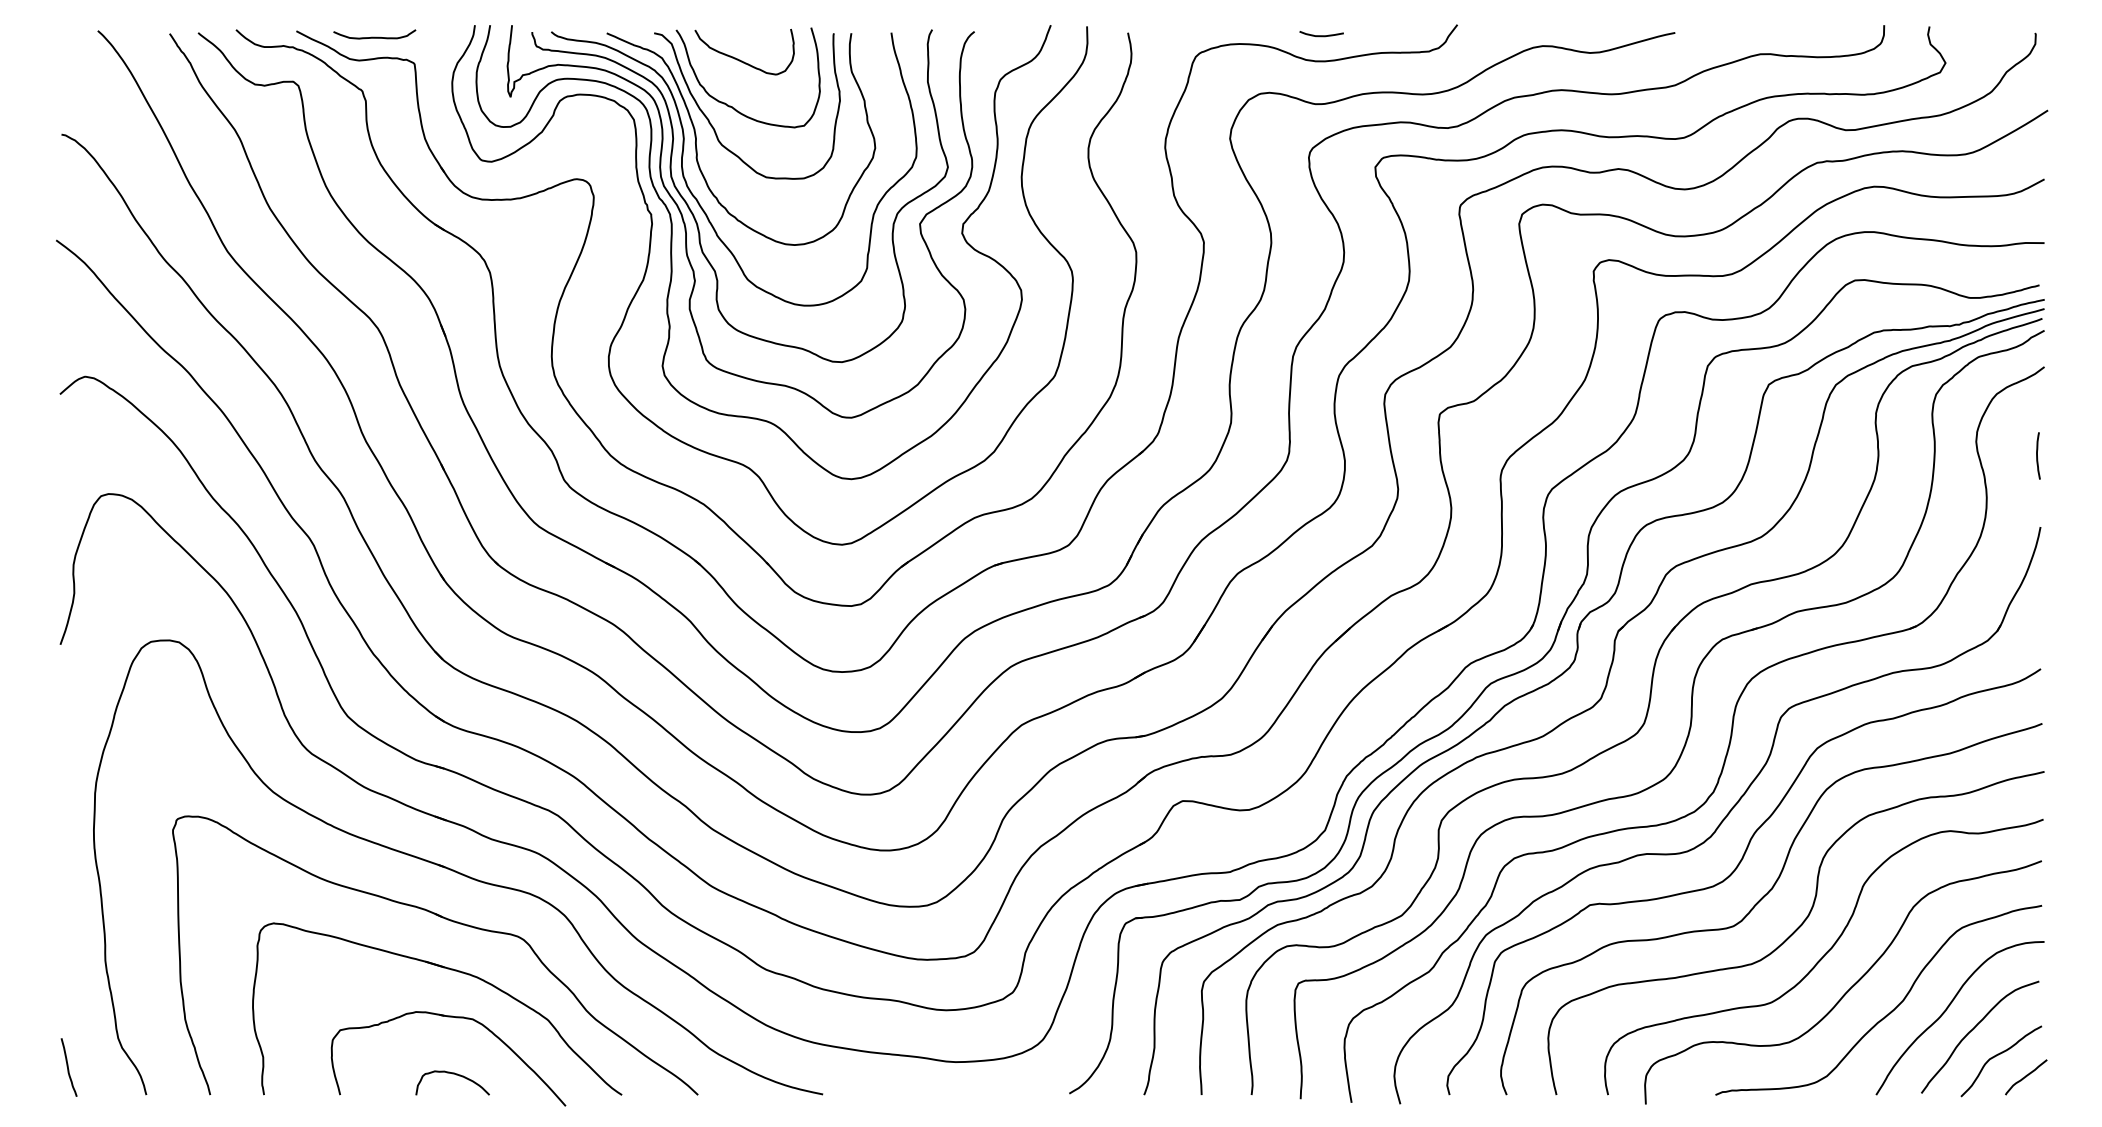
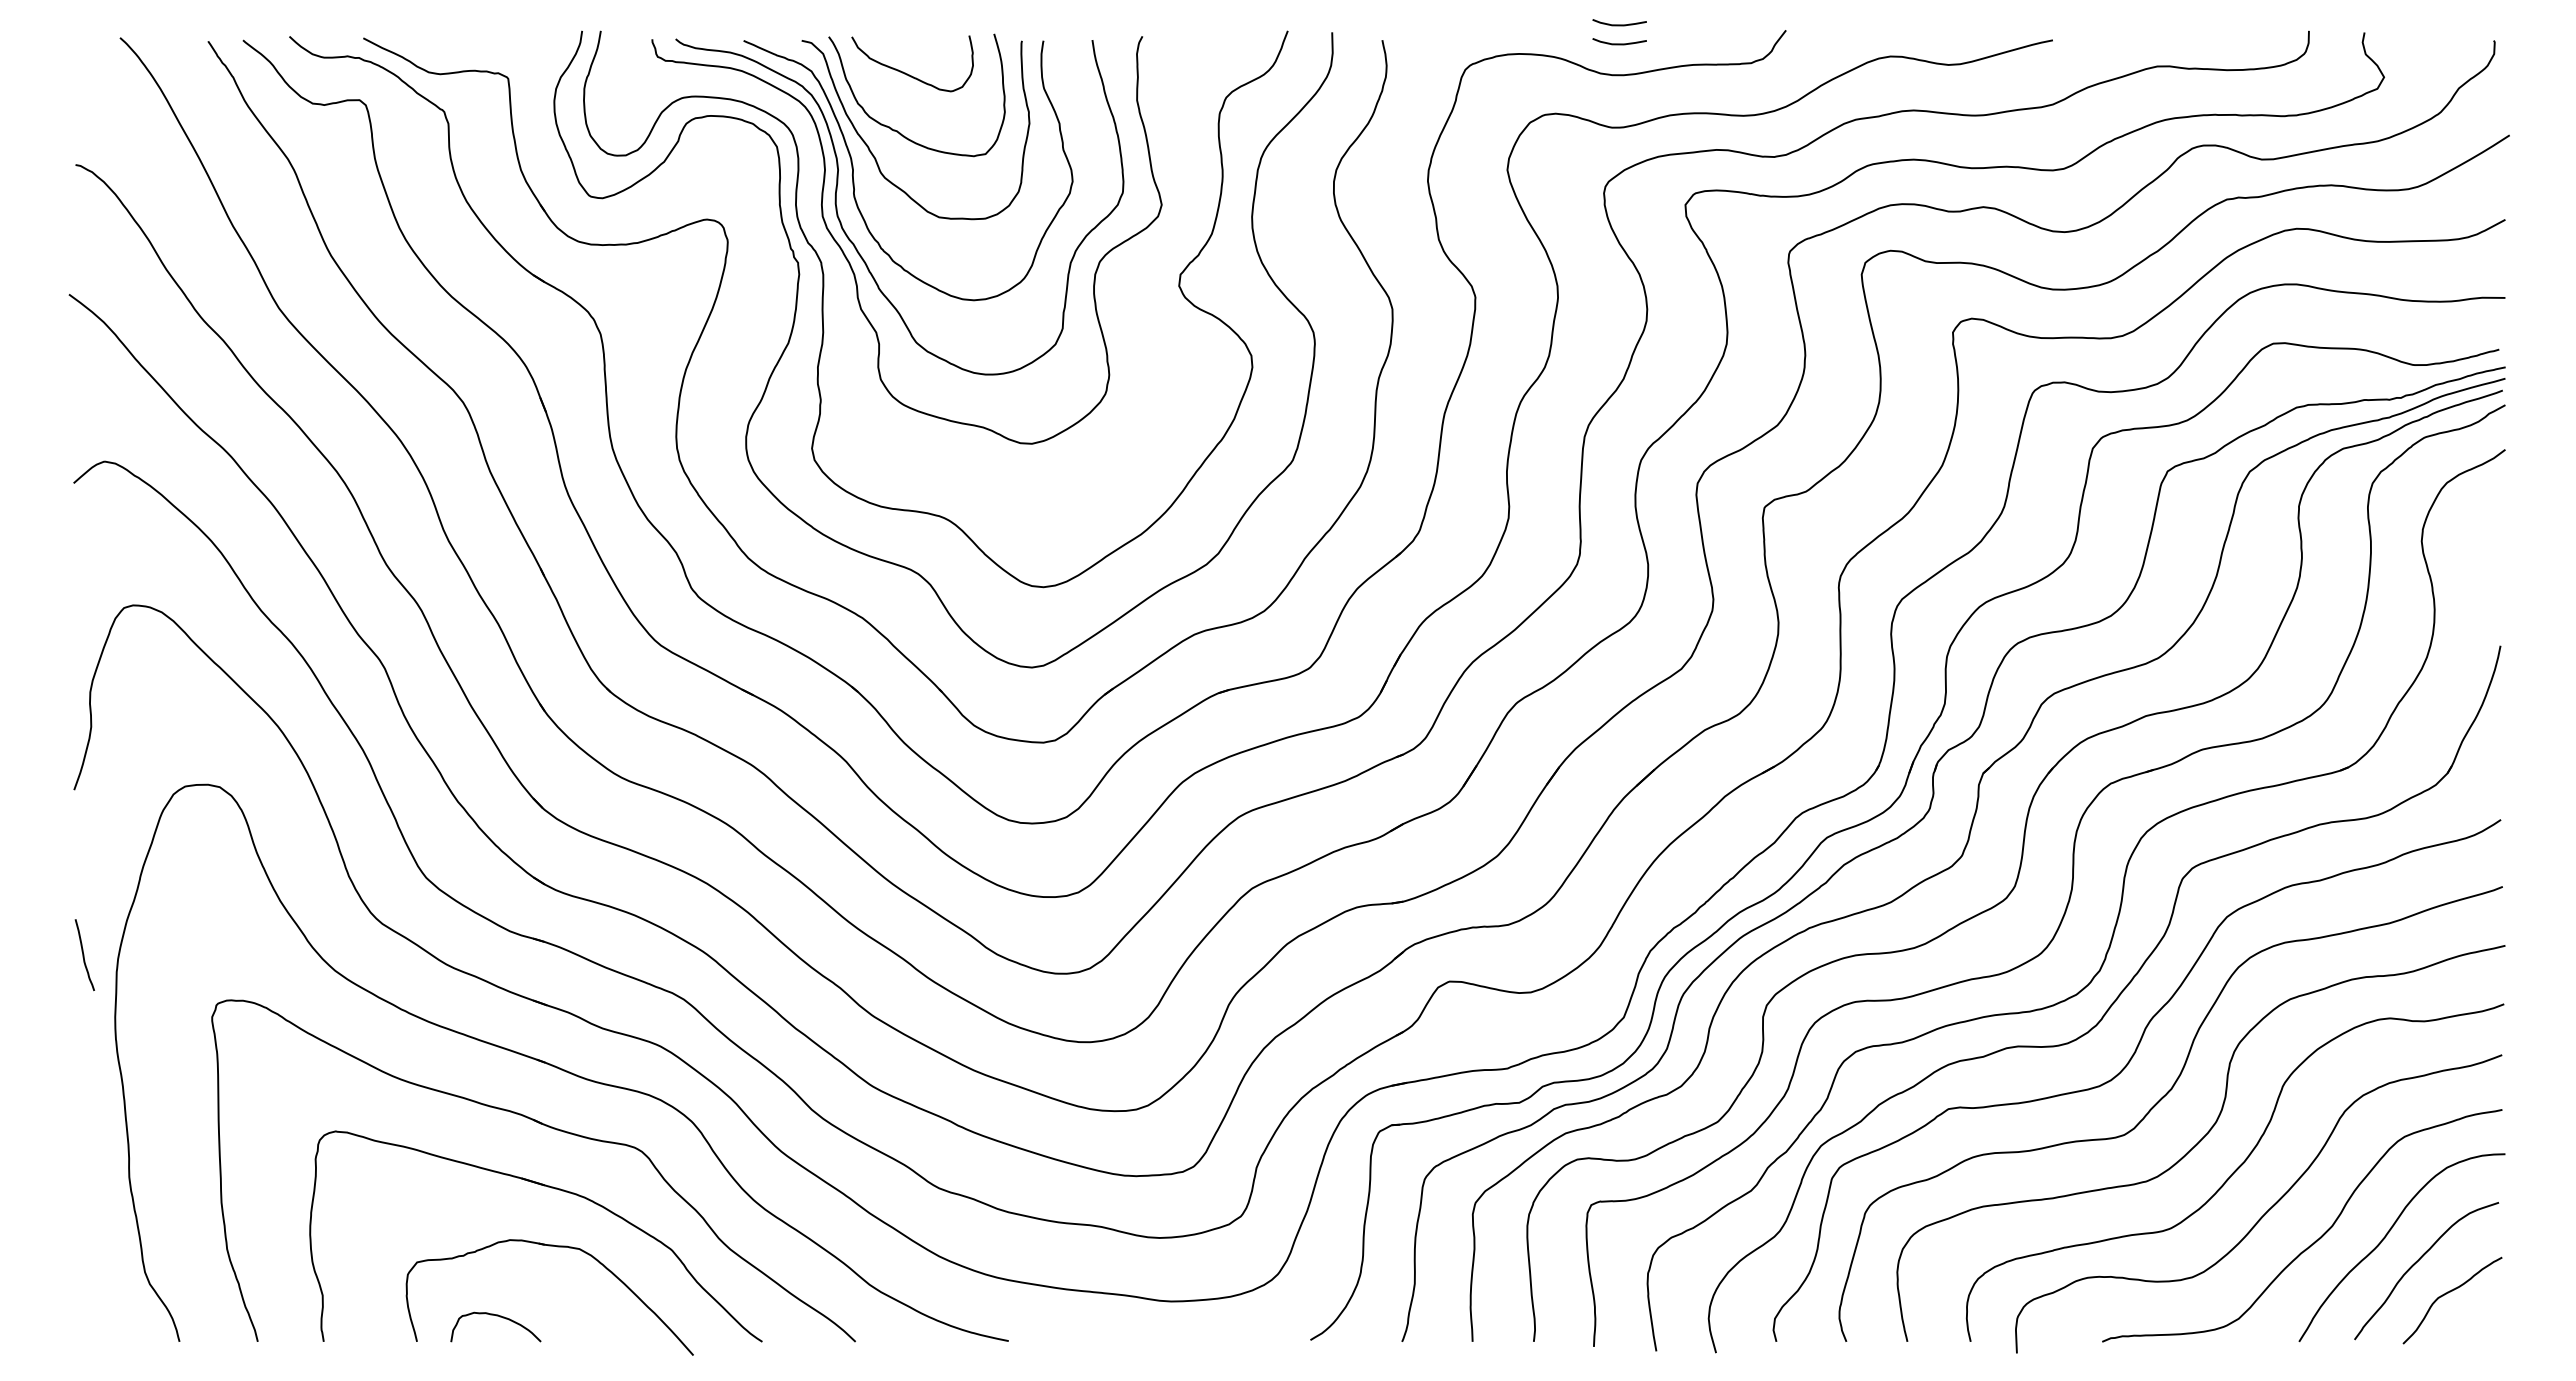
curve: (1321, 19) -> (1619, 24), added
curve: (374, 37) -> (459, 45), removed
curve: (686, 229) -> (841, 281), removed
curve: (2038, 455) -> (2497, 558), removed
curve: (68, 1067) -> (84, 955), moved
curve: (455, 1075) -> (499, 1317), moved
curve: (2025, 1077) -> (2482, 1320), removed

